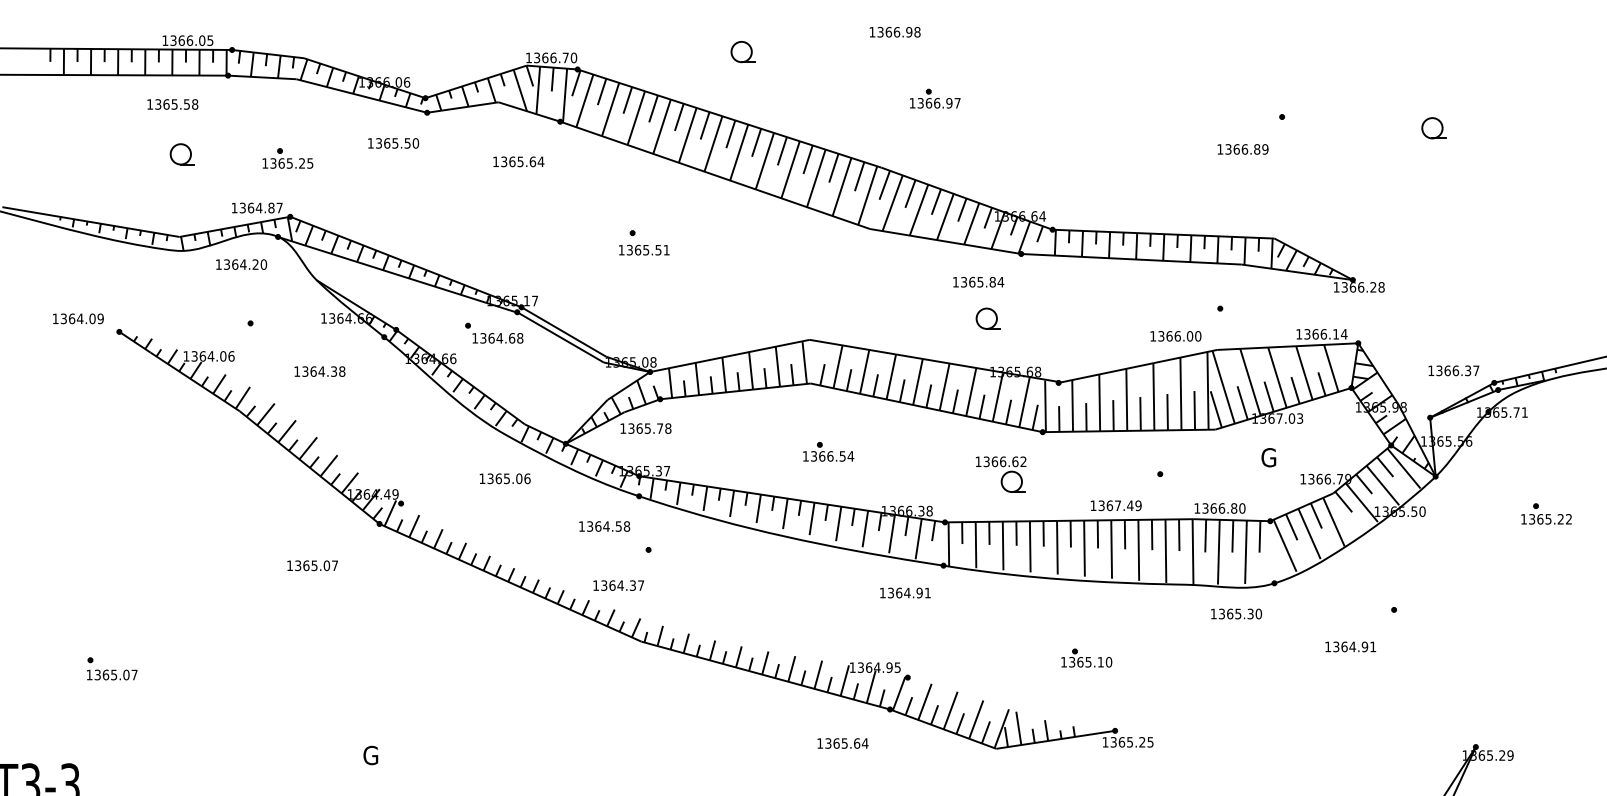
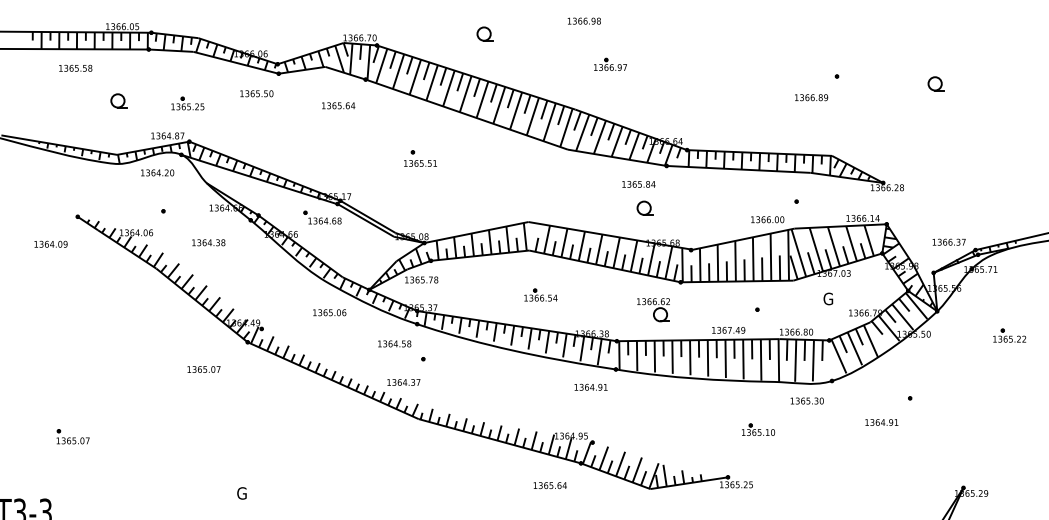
text: (172, 103) -> (75, 67), moved
text: (77, 317) -> (50, 243), moved
part: (1086, 657) -> (758, 429), moved

